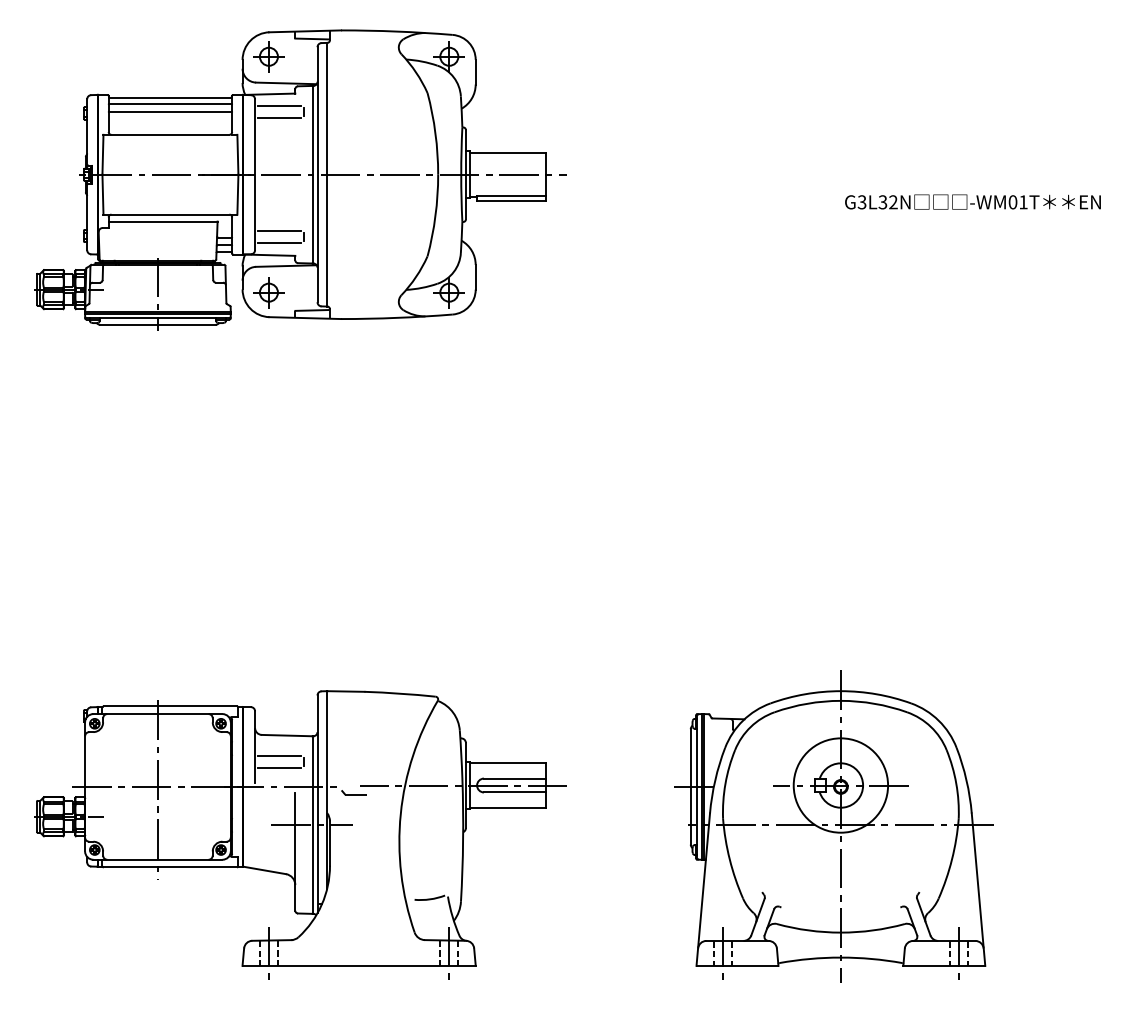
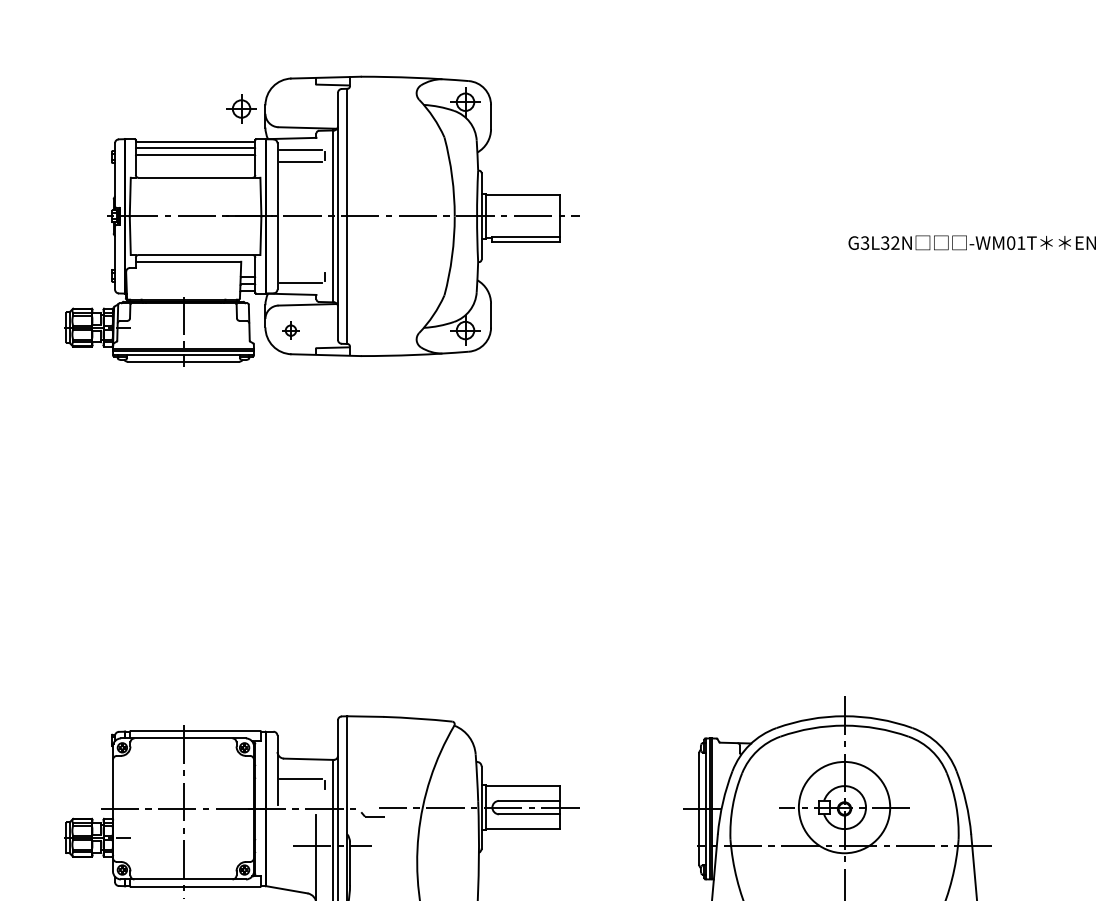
part: (268, 56) -> (241, 108), moved
line: (279, 231) -> (301, 271), removed
part: (268, 292) -> (290, 330), size x0.6
line: (279, 768) -> (301, 791), removed

